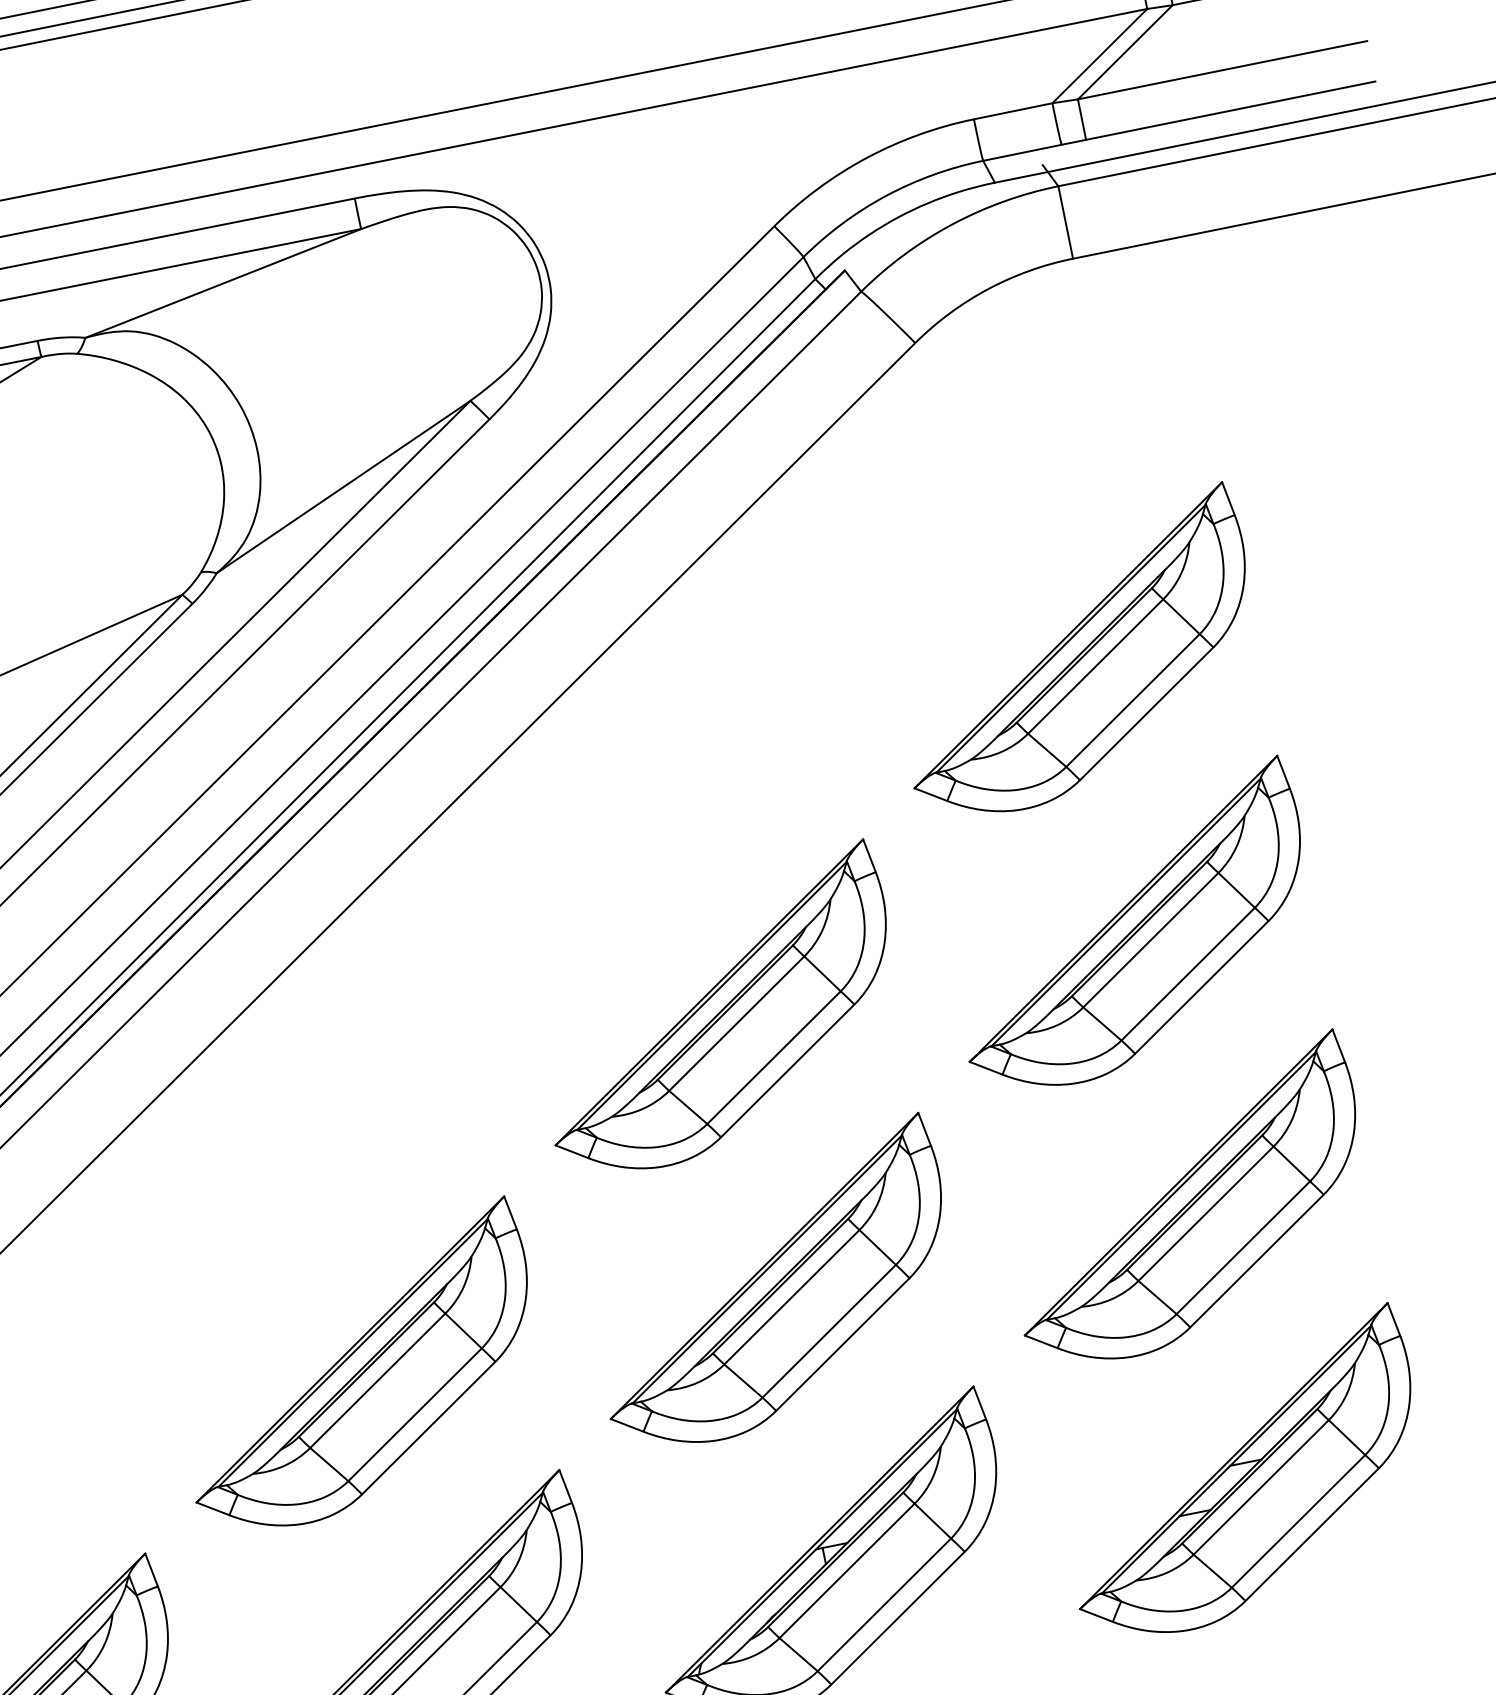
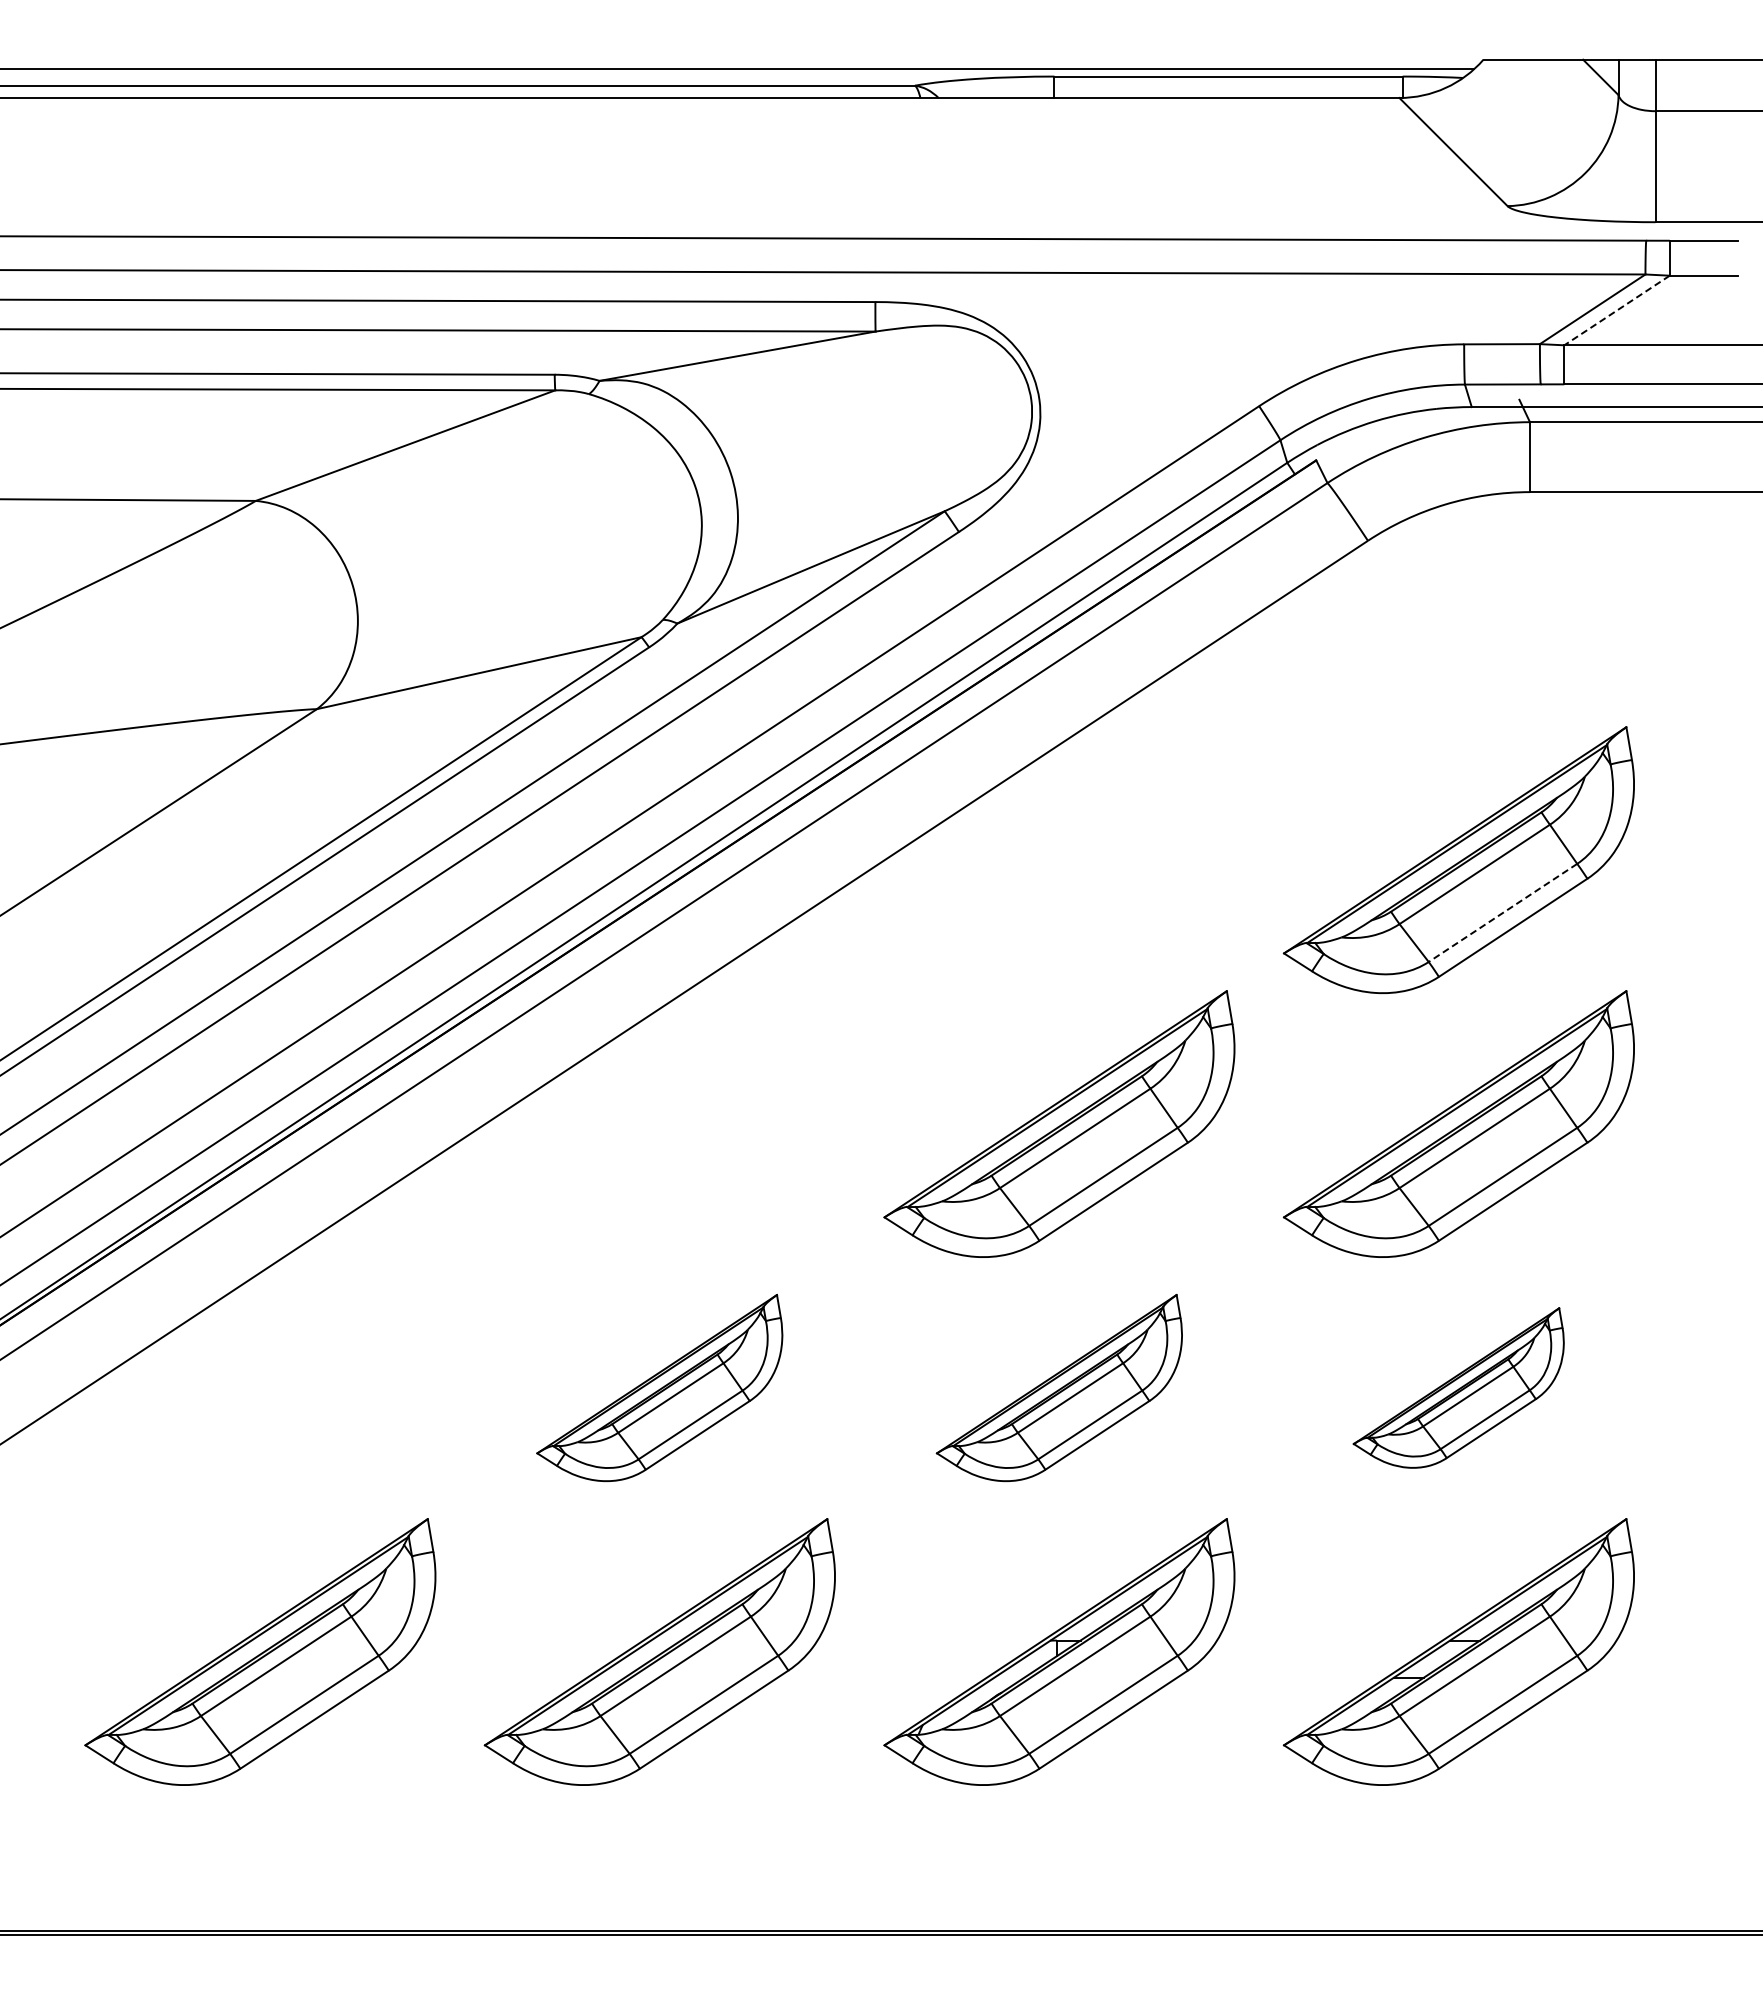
line: (1124, 52) -> (1616, 310), solid -> dashed
line: (1132, 700) -> (1502, 912), solid -> dashed
part: (1186, 1201) -> (1458, 1387), size x0.6
part: (772, 1285) -> (1059, 1387), size x0.7
part: (357, 1368) -> (659, 1387), size x0.7

